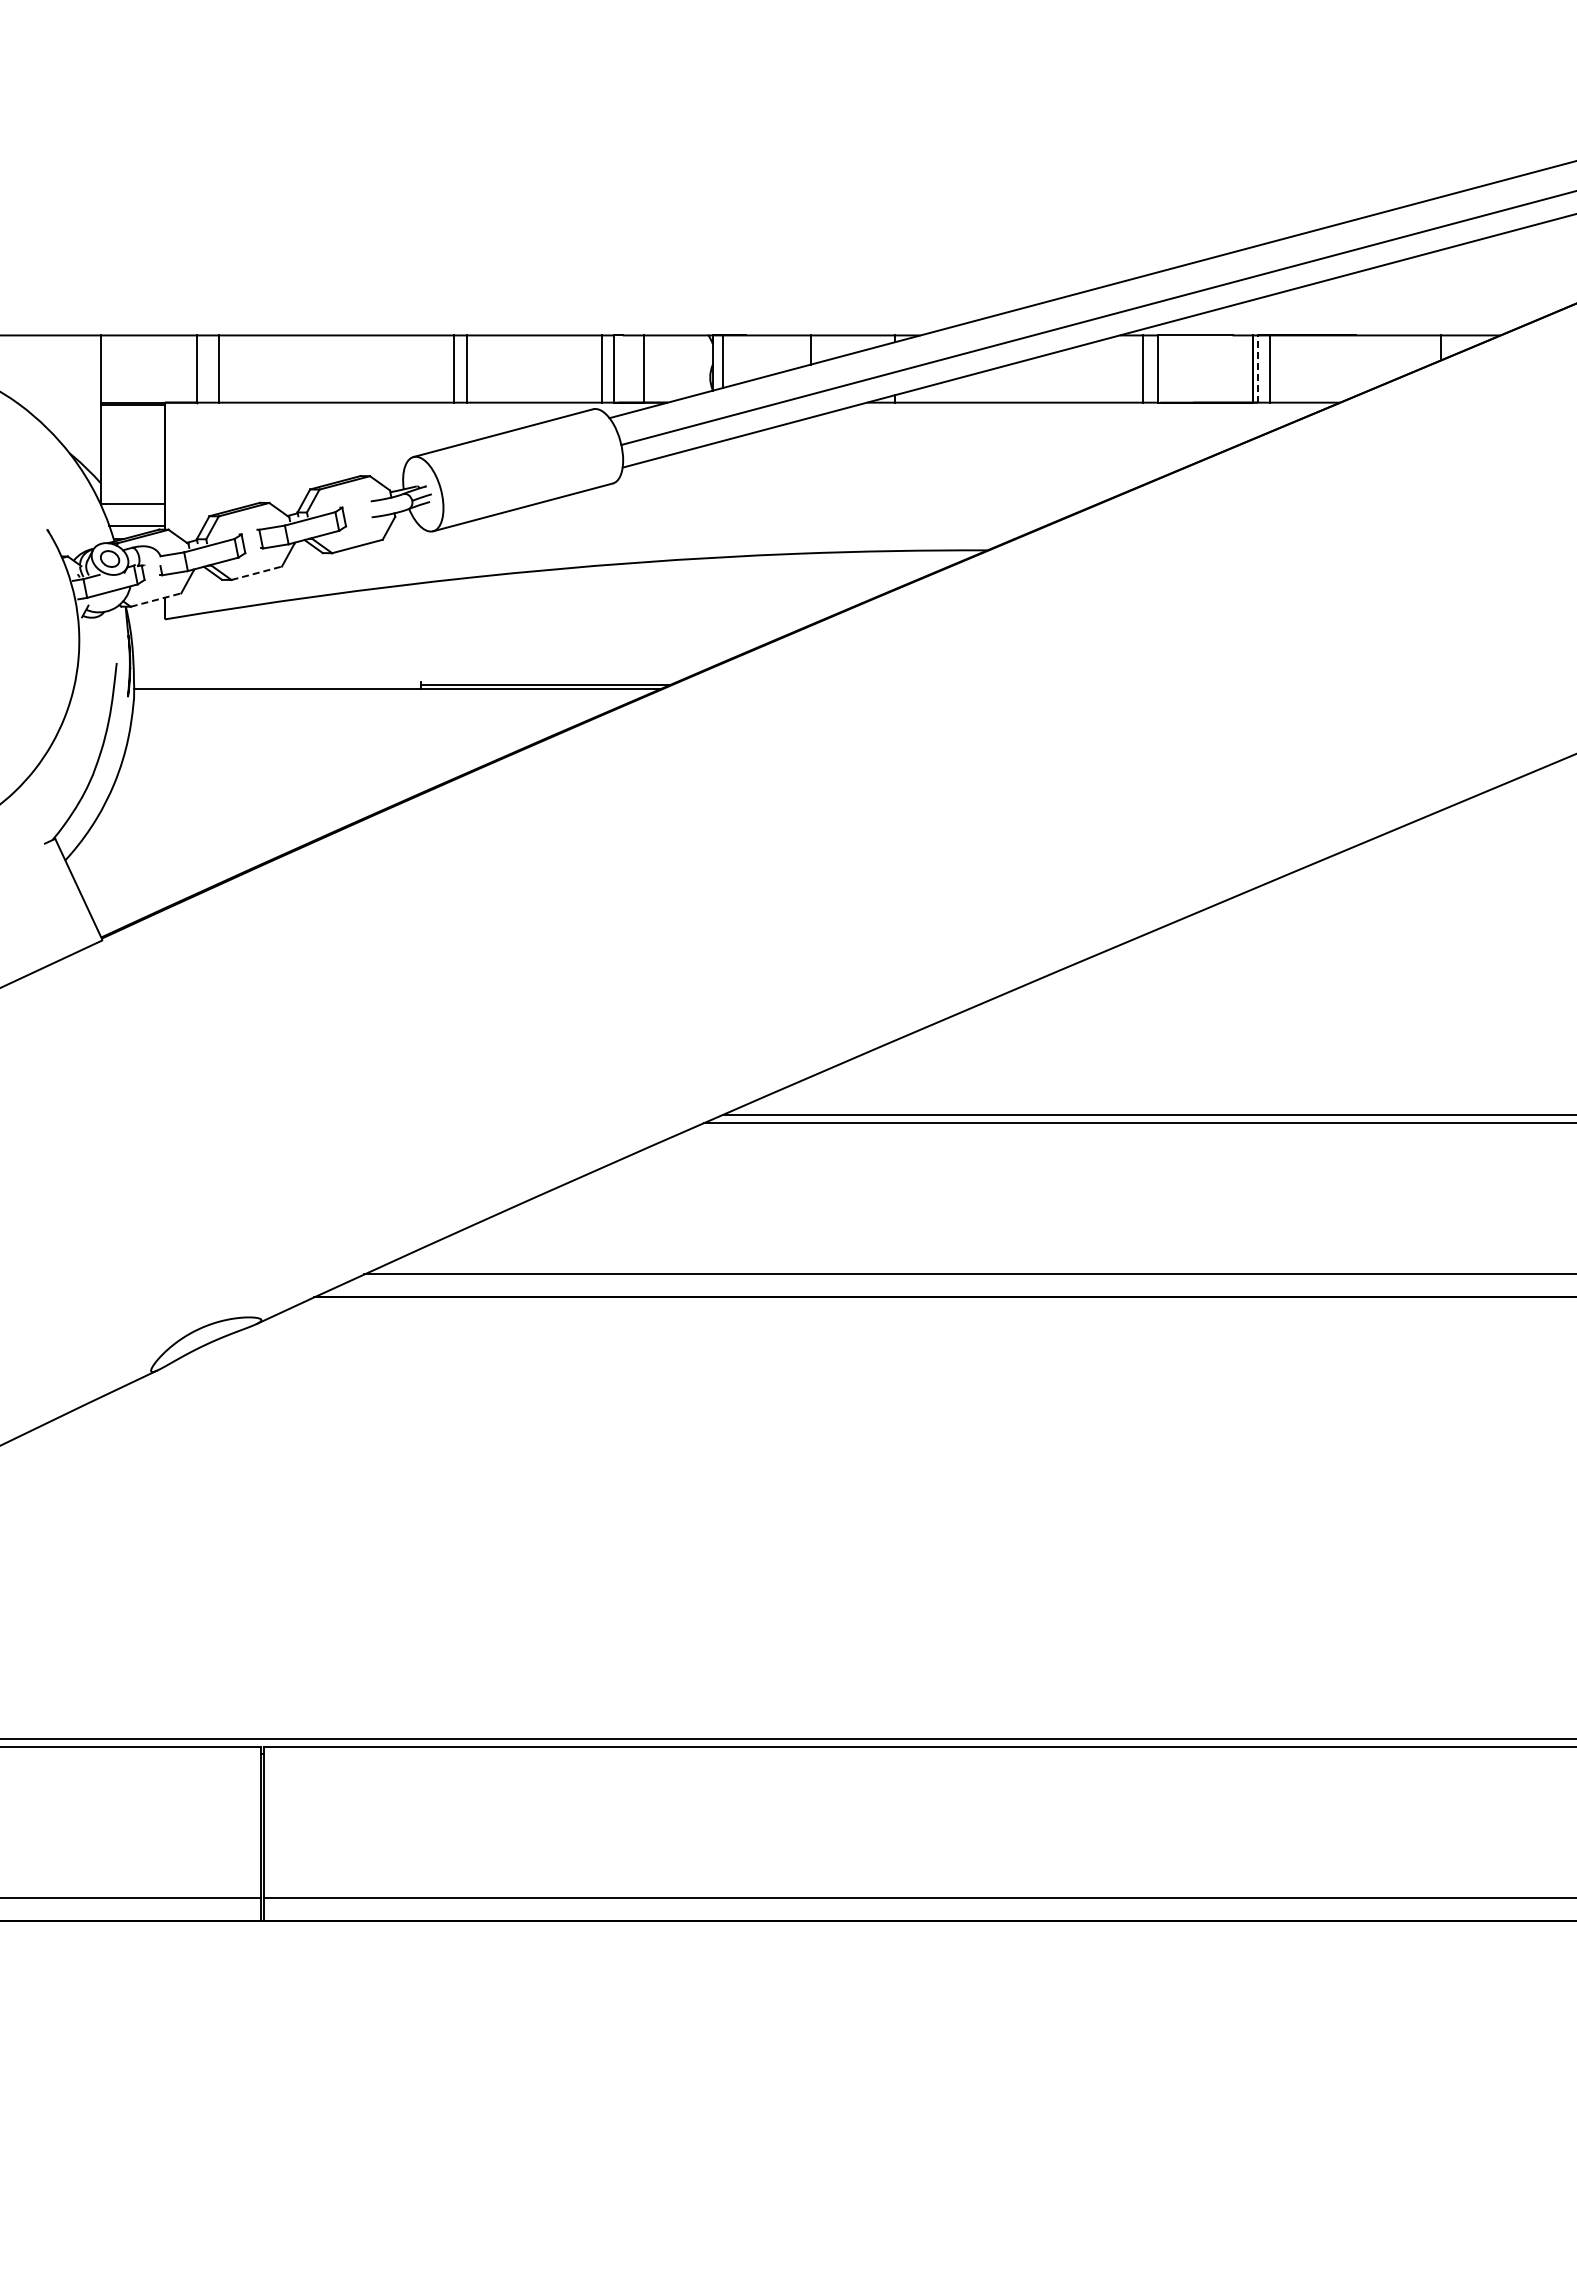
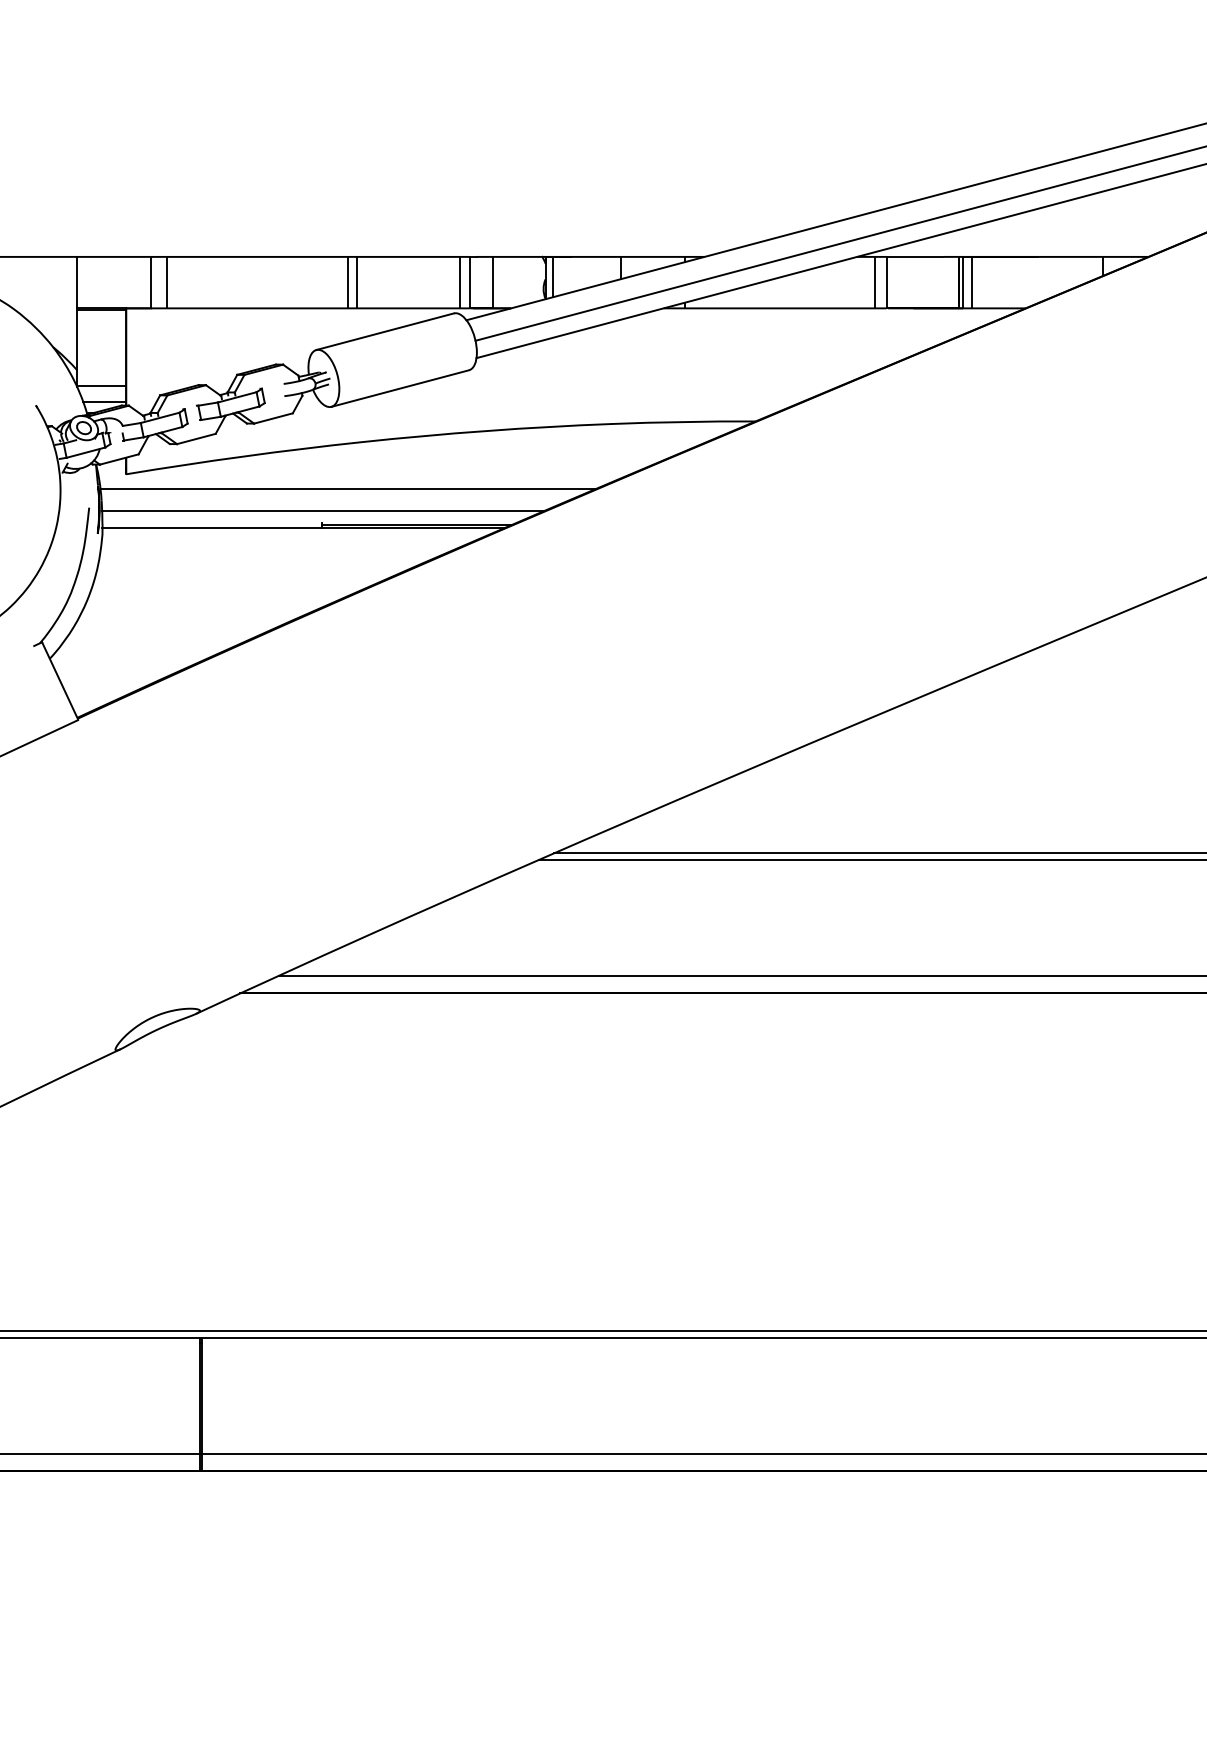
line: (1258, 369) -> (963, 282), dashed -> solid
line: (257, 573) -> (196, 439), dashed -> solid
line: (156, 599) -> (119, 459), dashed -> solid
line: (455, 638) -> (348, 488), added
line: (421, 667) -> (322, 511), added

